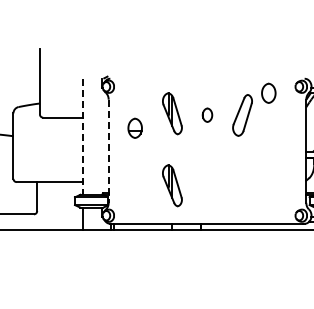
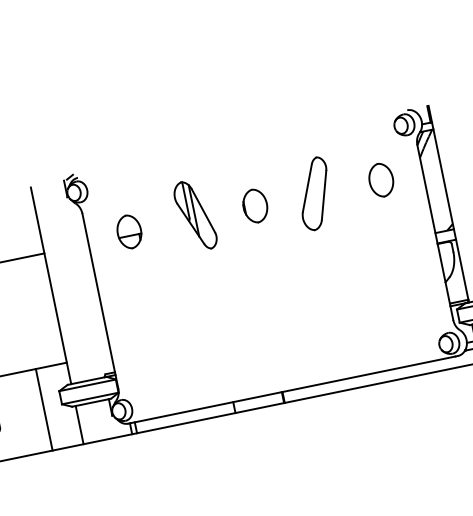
part: (268, 92) -> (380, 178), moved
part: (207, 114) -> (255, 204), size x1.43
part: (134, 127) -> (127, 230), moved
line: (82, 137) -> (51, 287), dashed -> solid
line: (108, 151) -> (100, 301), dashed -> solid
part: (172, 185) -> (220, 337), removed
line: (64, 206) -> (44, 410), added

